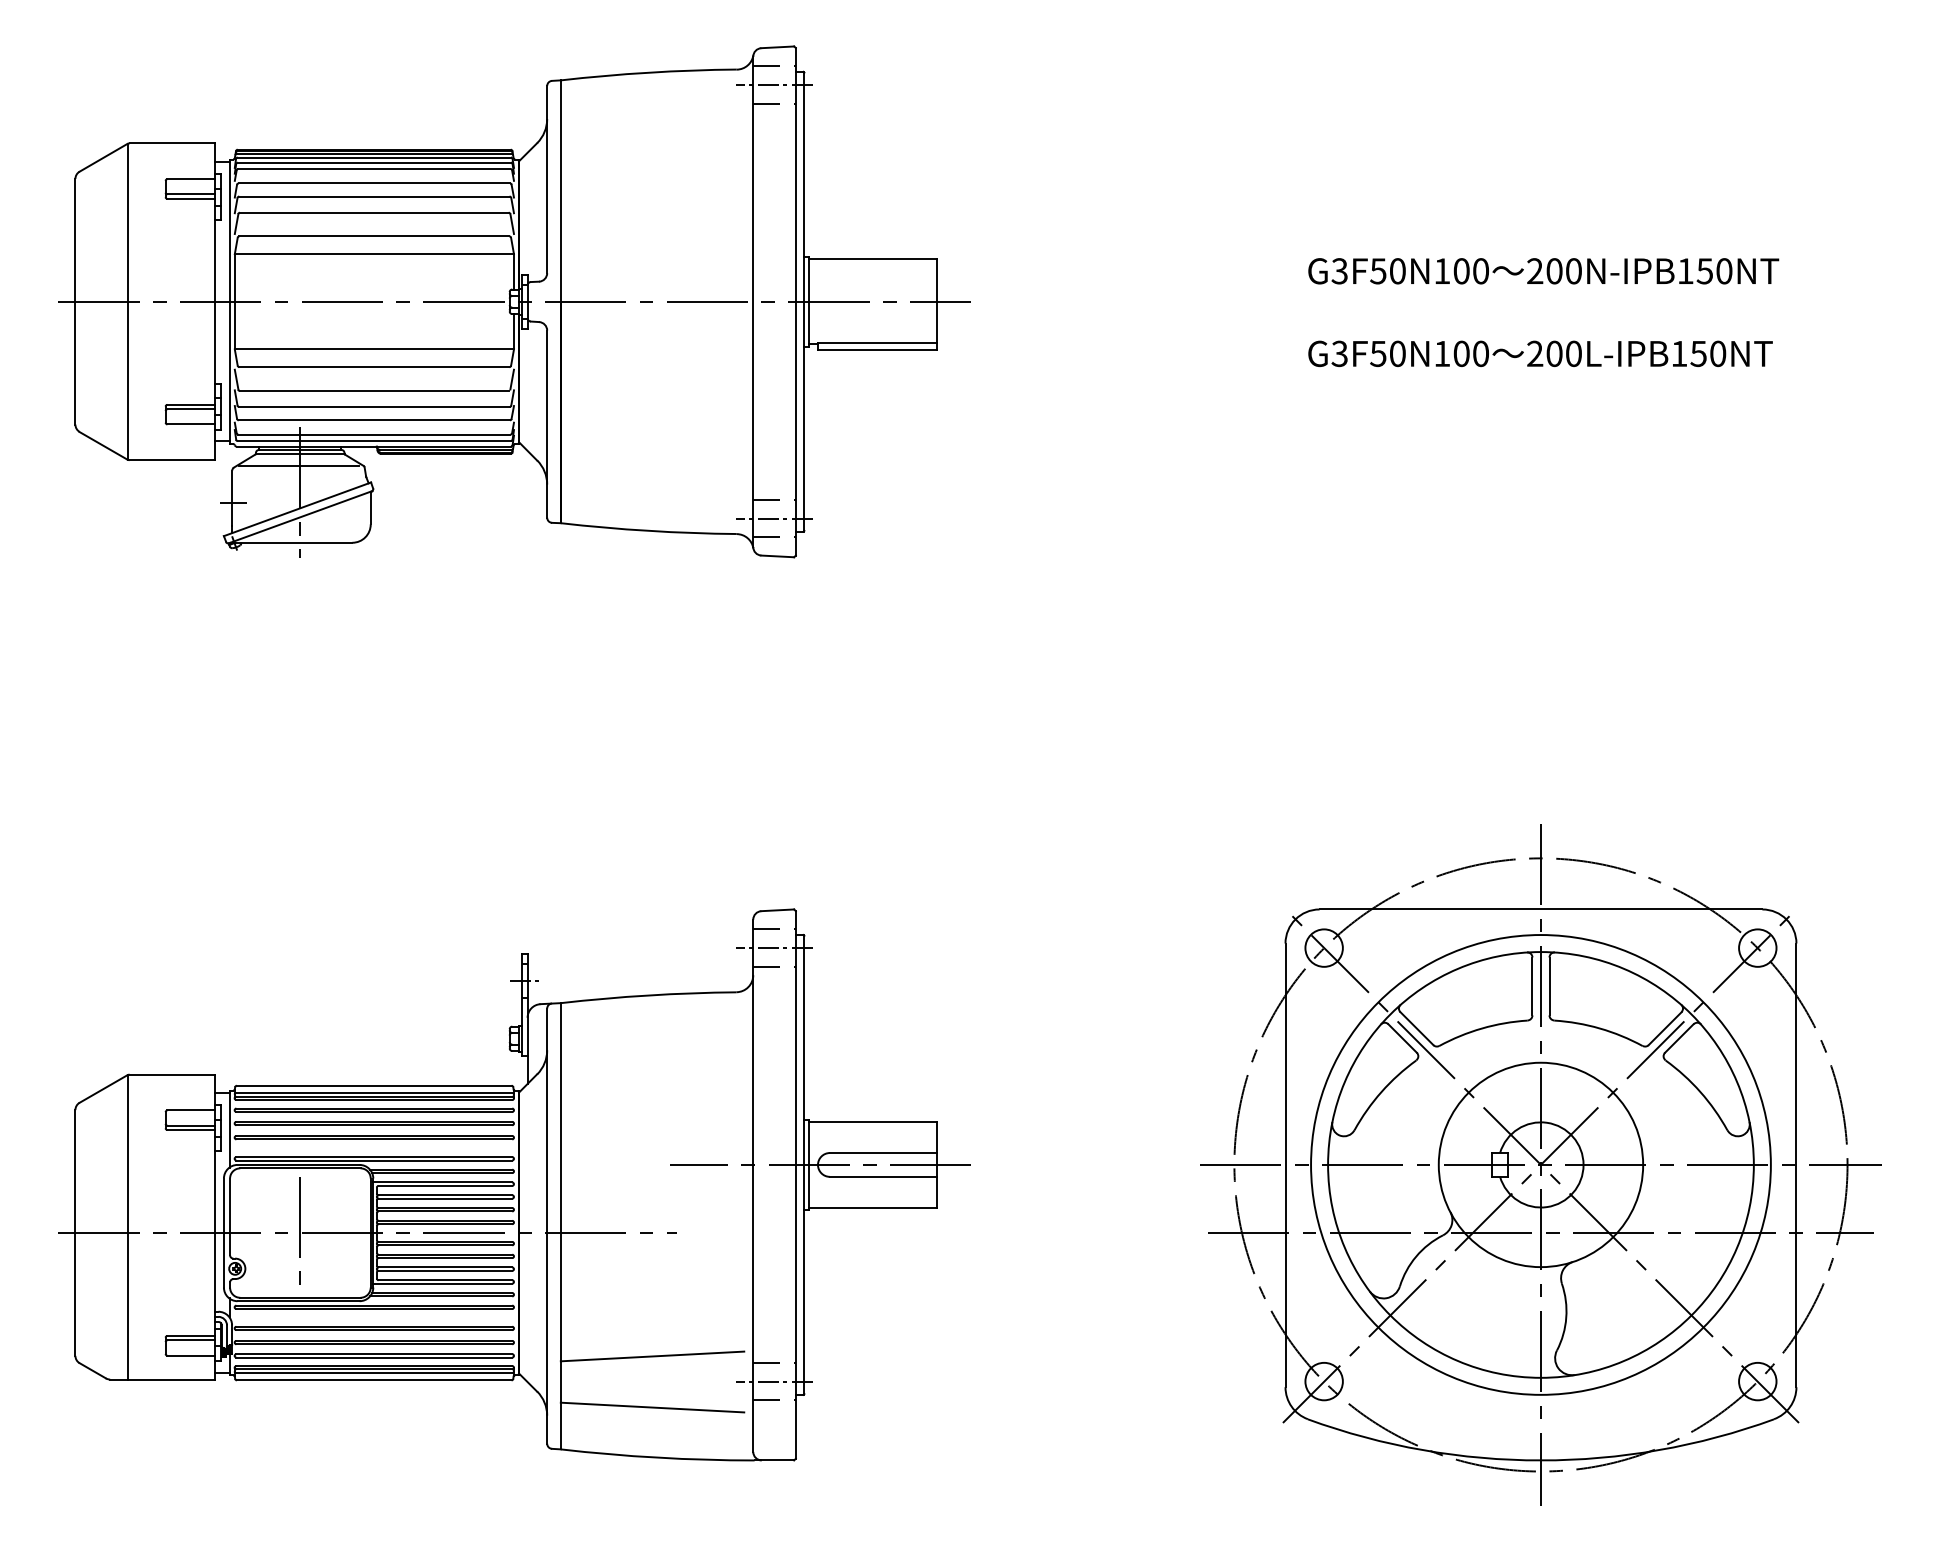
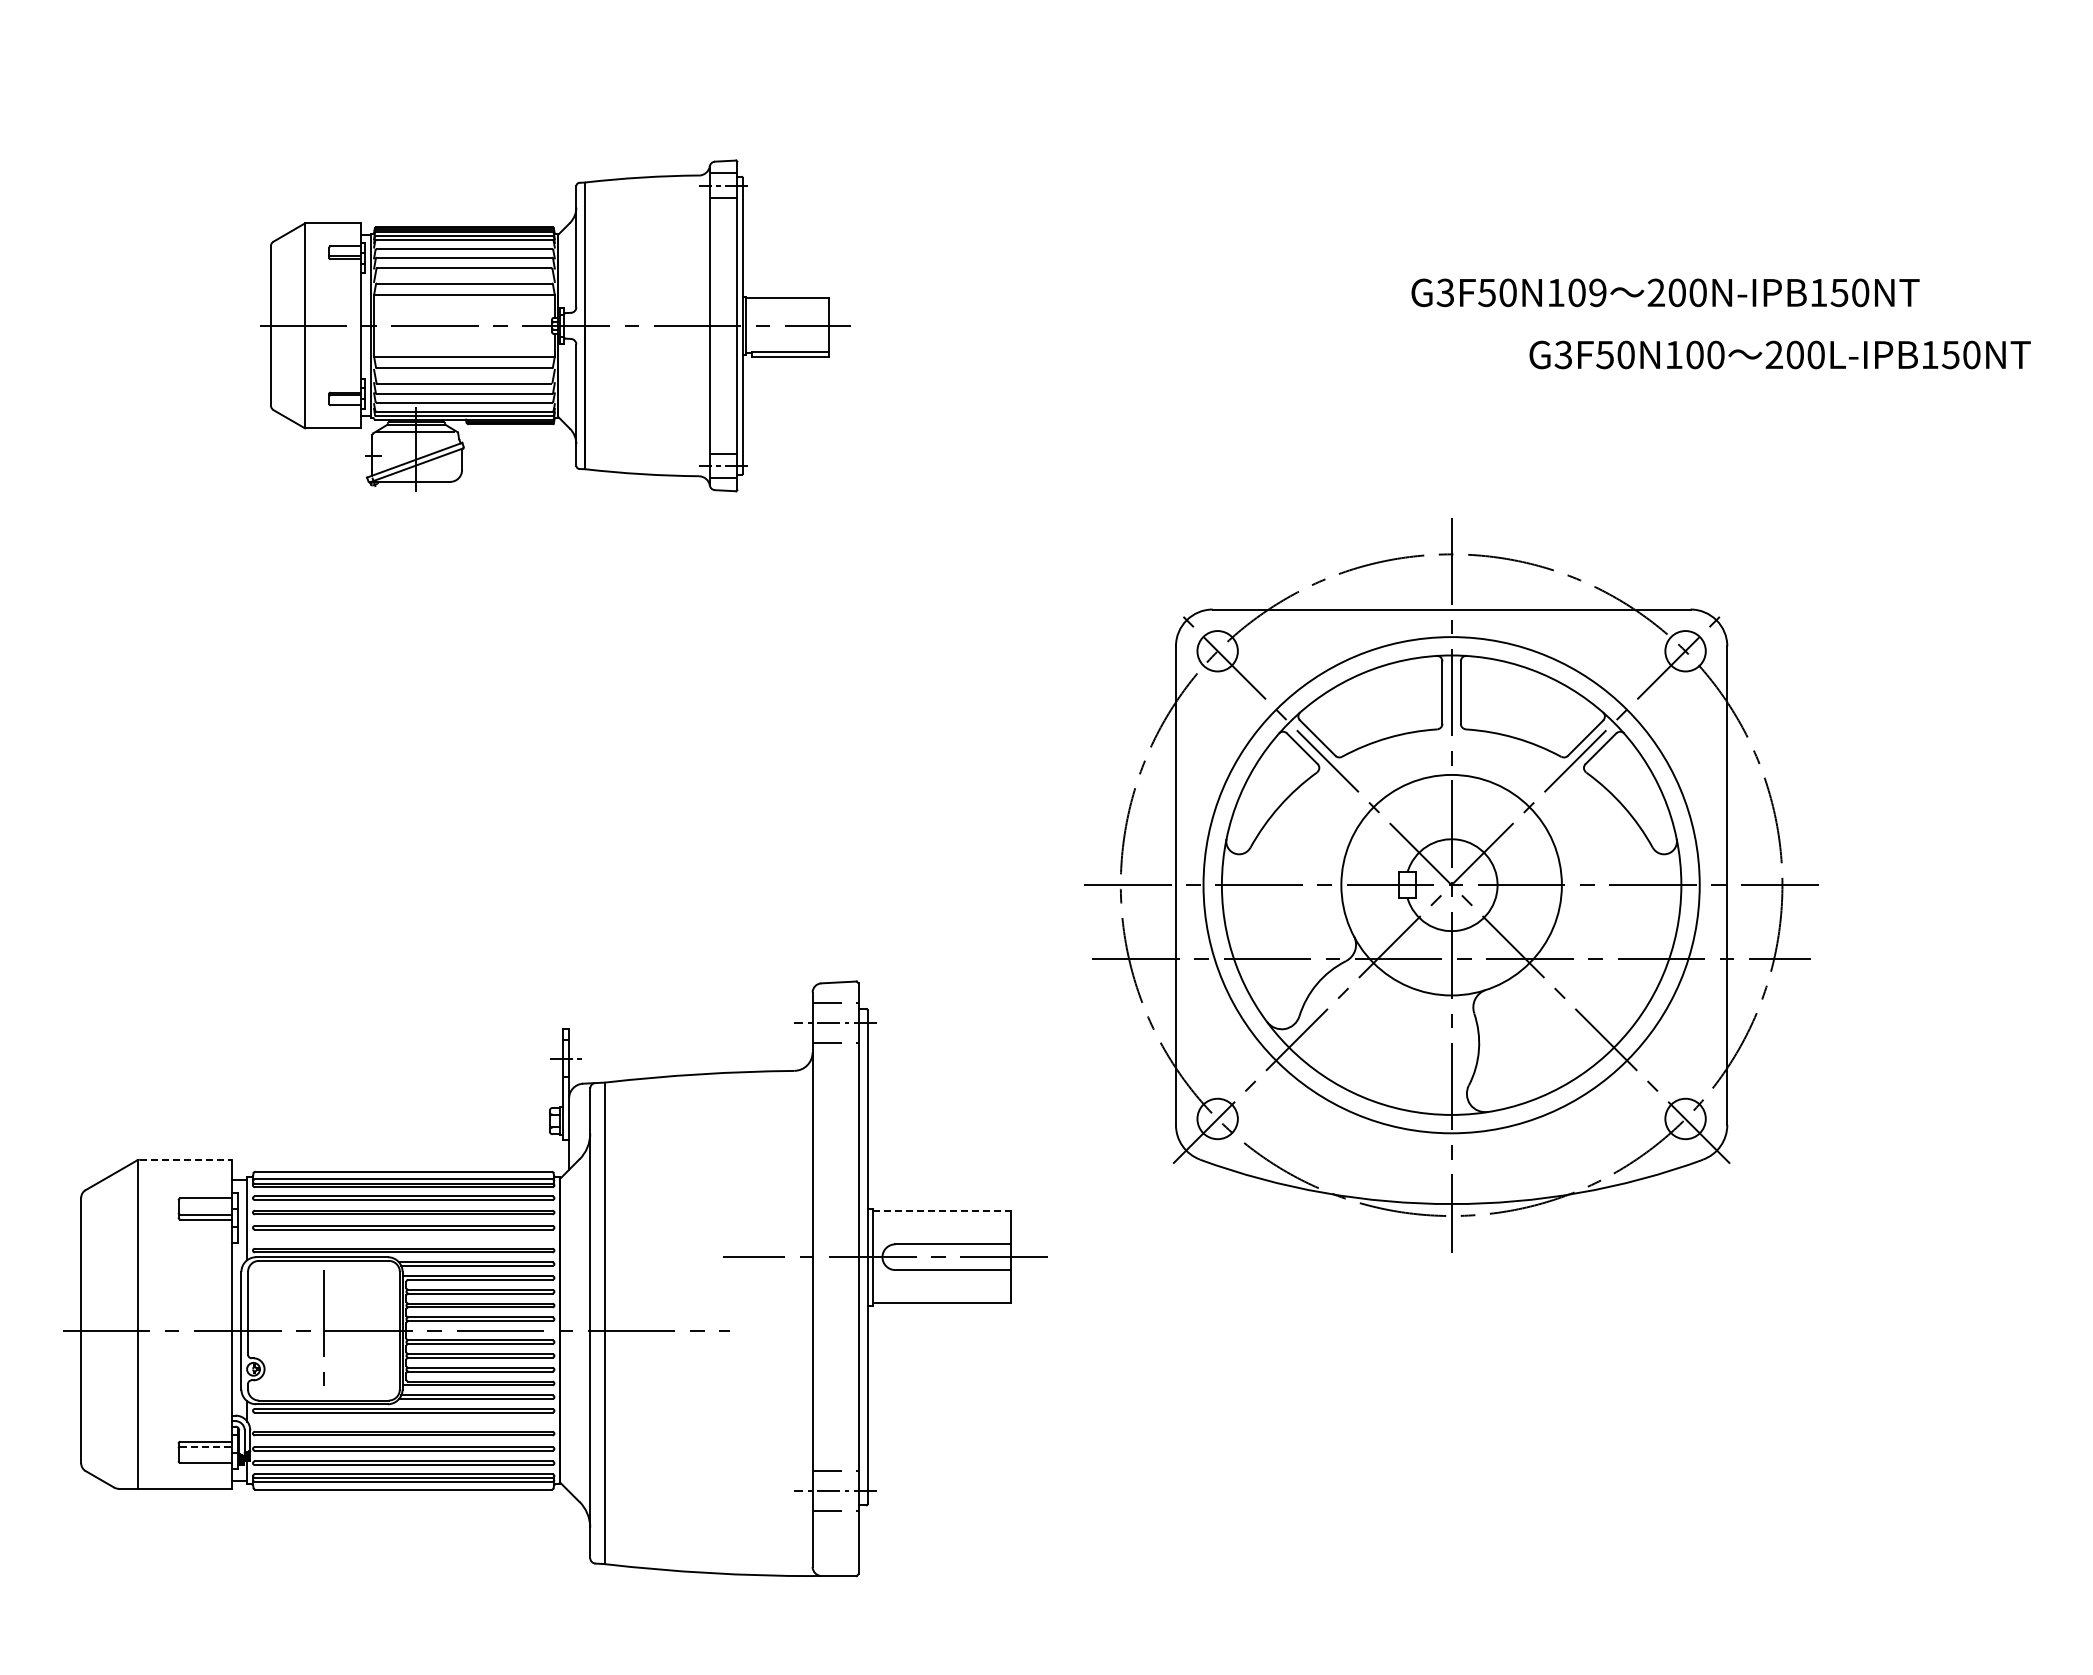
text: (1480, 270) -> (1597, 292), G3F50N100 -> G3F50N109
part: (514, 301) -> (555, 325), size x0.6
text: (1539, 353) -> (1779, 354), moved
line: (173, 1074) -> (186, 1159), solid -> dashed
line: (873, 1122) -> (942, 1211), solid -> dashed
part: (1540, 1165) -> (1451, 885), moved
line: (191, 1340) -> (206, 1446), solid -> dashed
line: (652, 1356) -> (703, 1463), removed
line: (652, 1407) -> (703, 1518), removed

